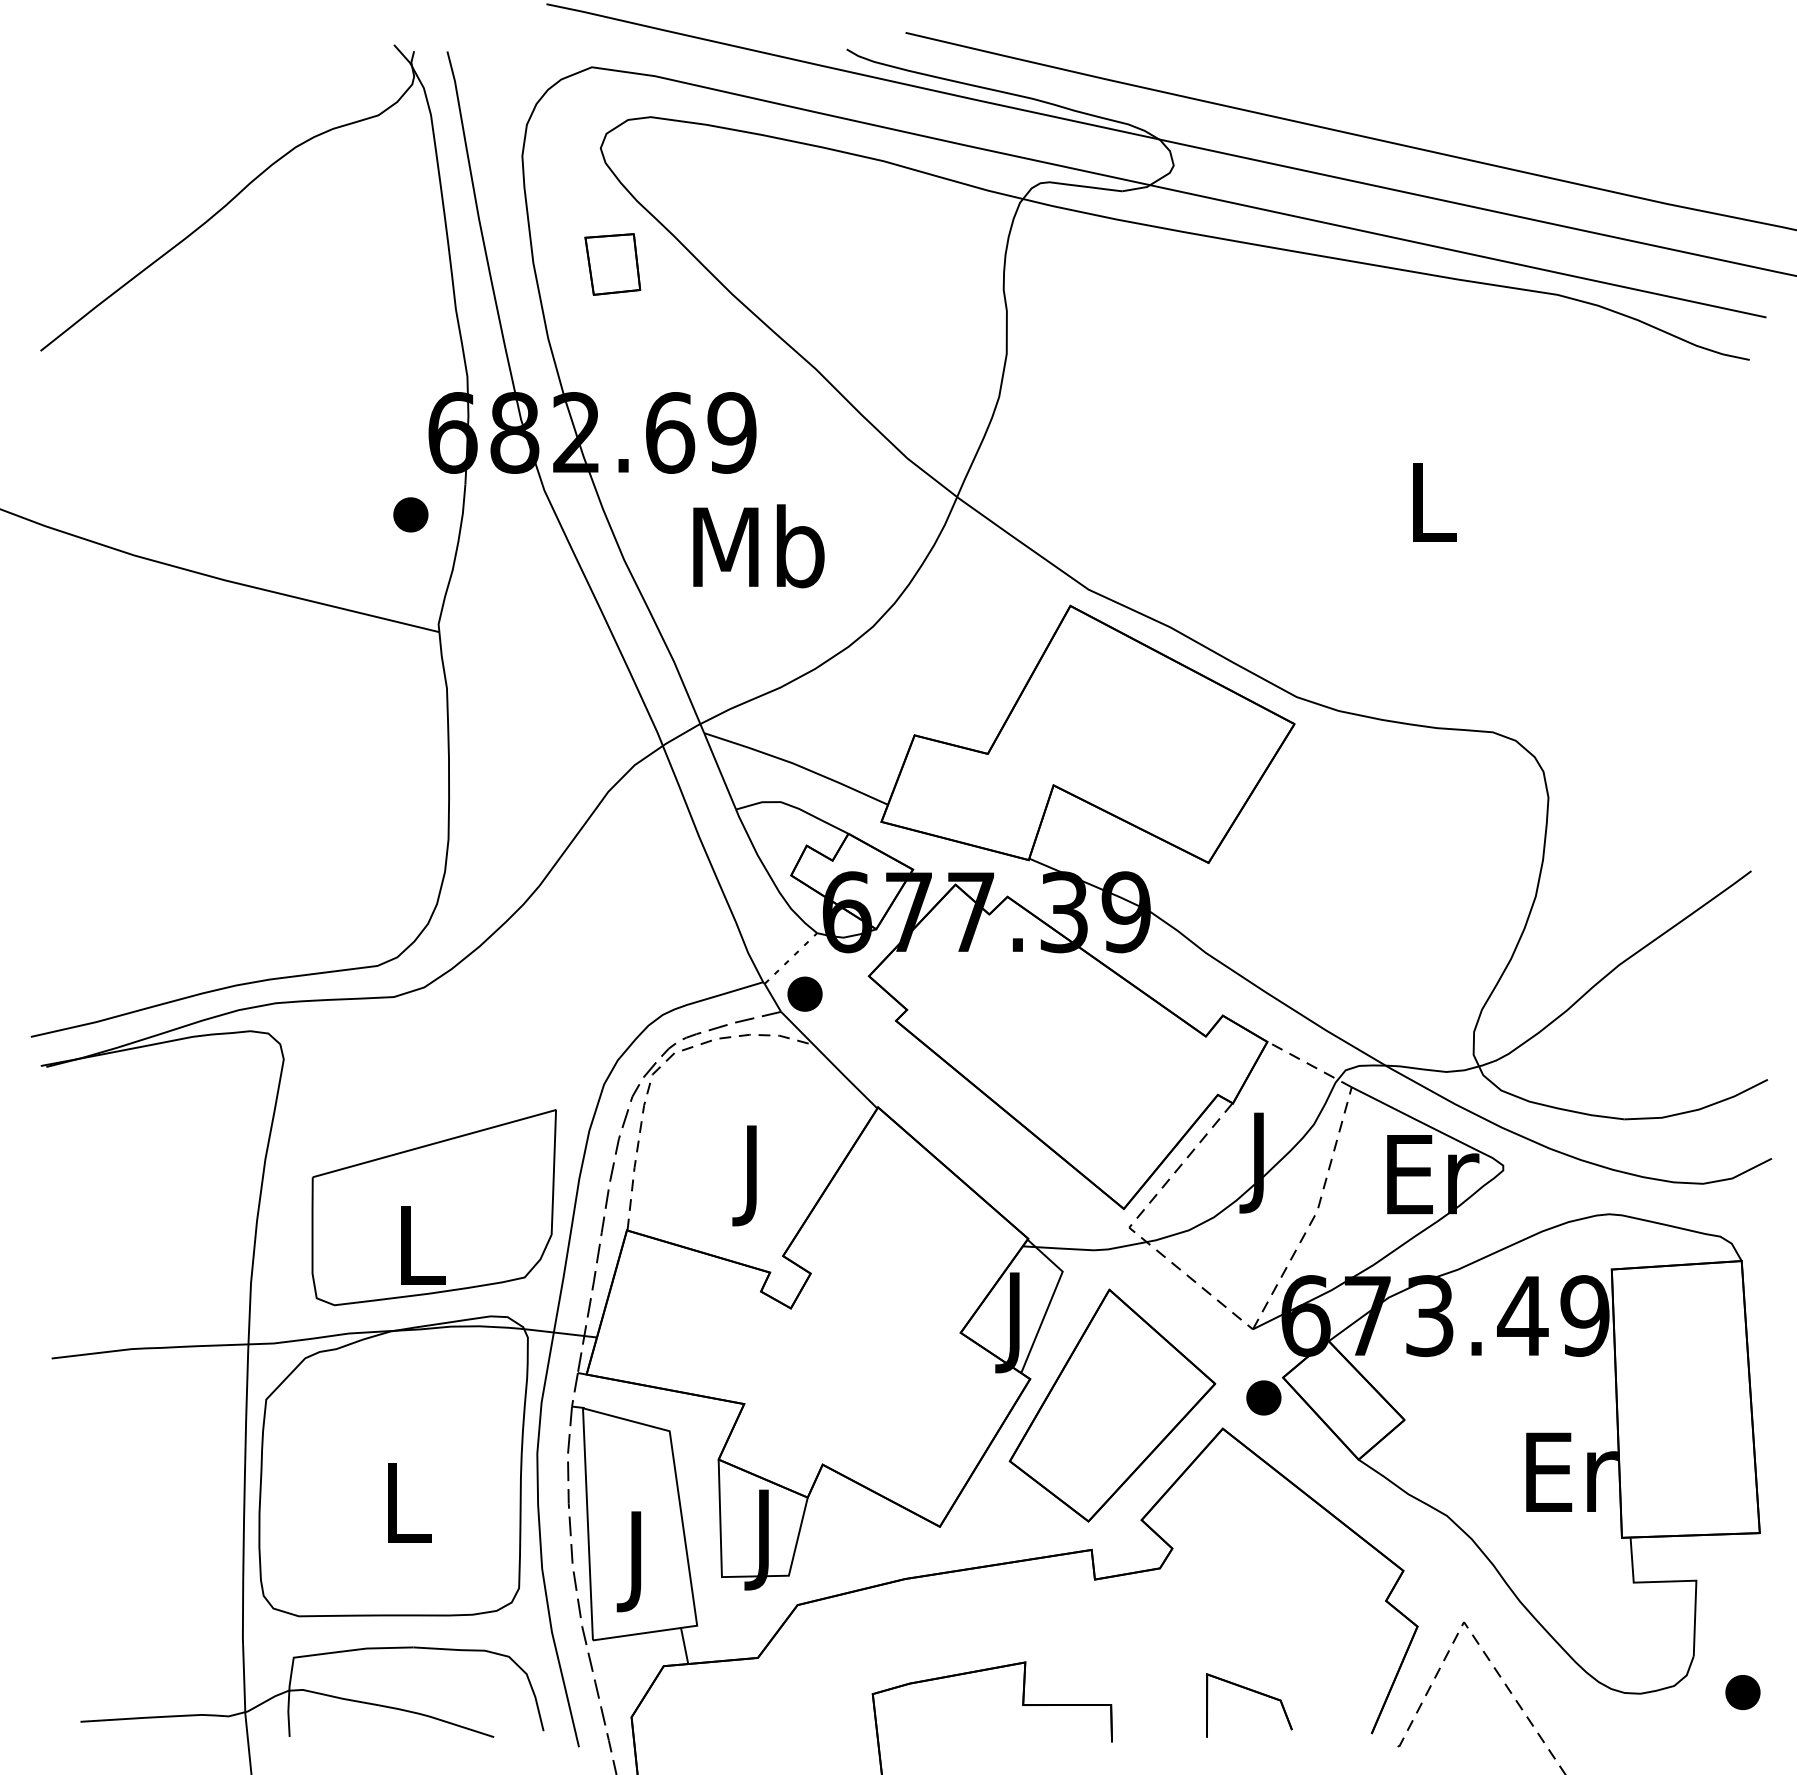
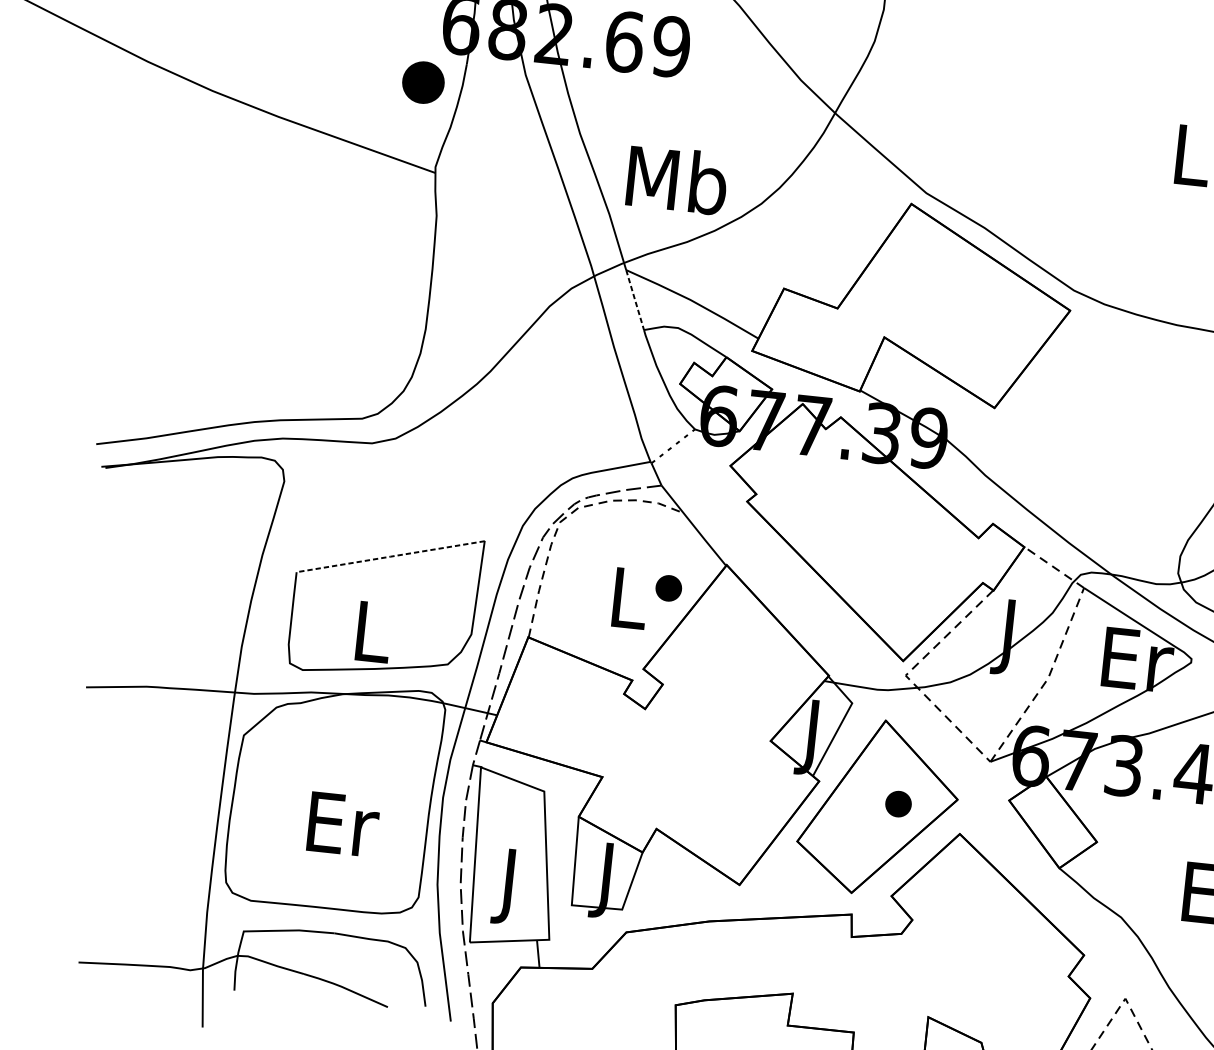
part: (410, 514) -> (423, 82), size x1.6
text: (758, 546) -> (677, 180), moved
line: (720, 771) -> (635, 300), solid -> dashed
part: (804, 993) -> (668, 587), moved
line: (434, 1143) -> (390, 556), solid -> dashed
text: (754, 1175) -> (628, 606), J -> L
part: (1263, 1397) -> (898, 803), moved
text: (410, 1502) -> (343, 824), L -> Er

